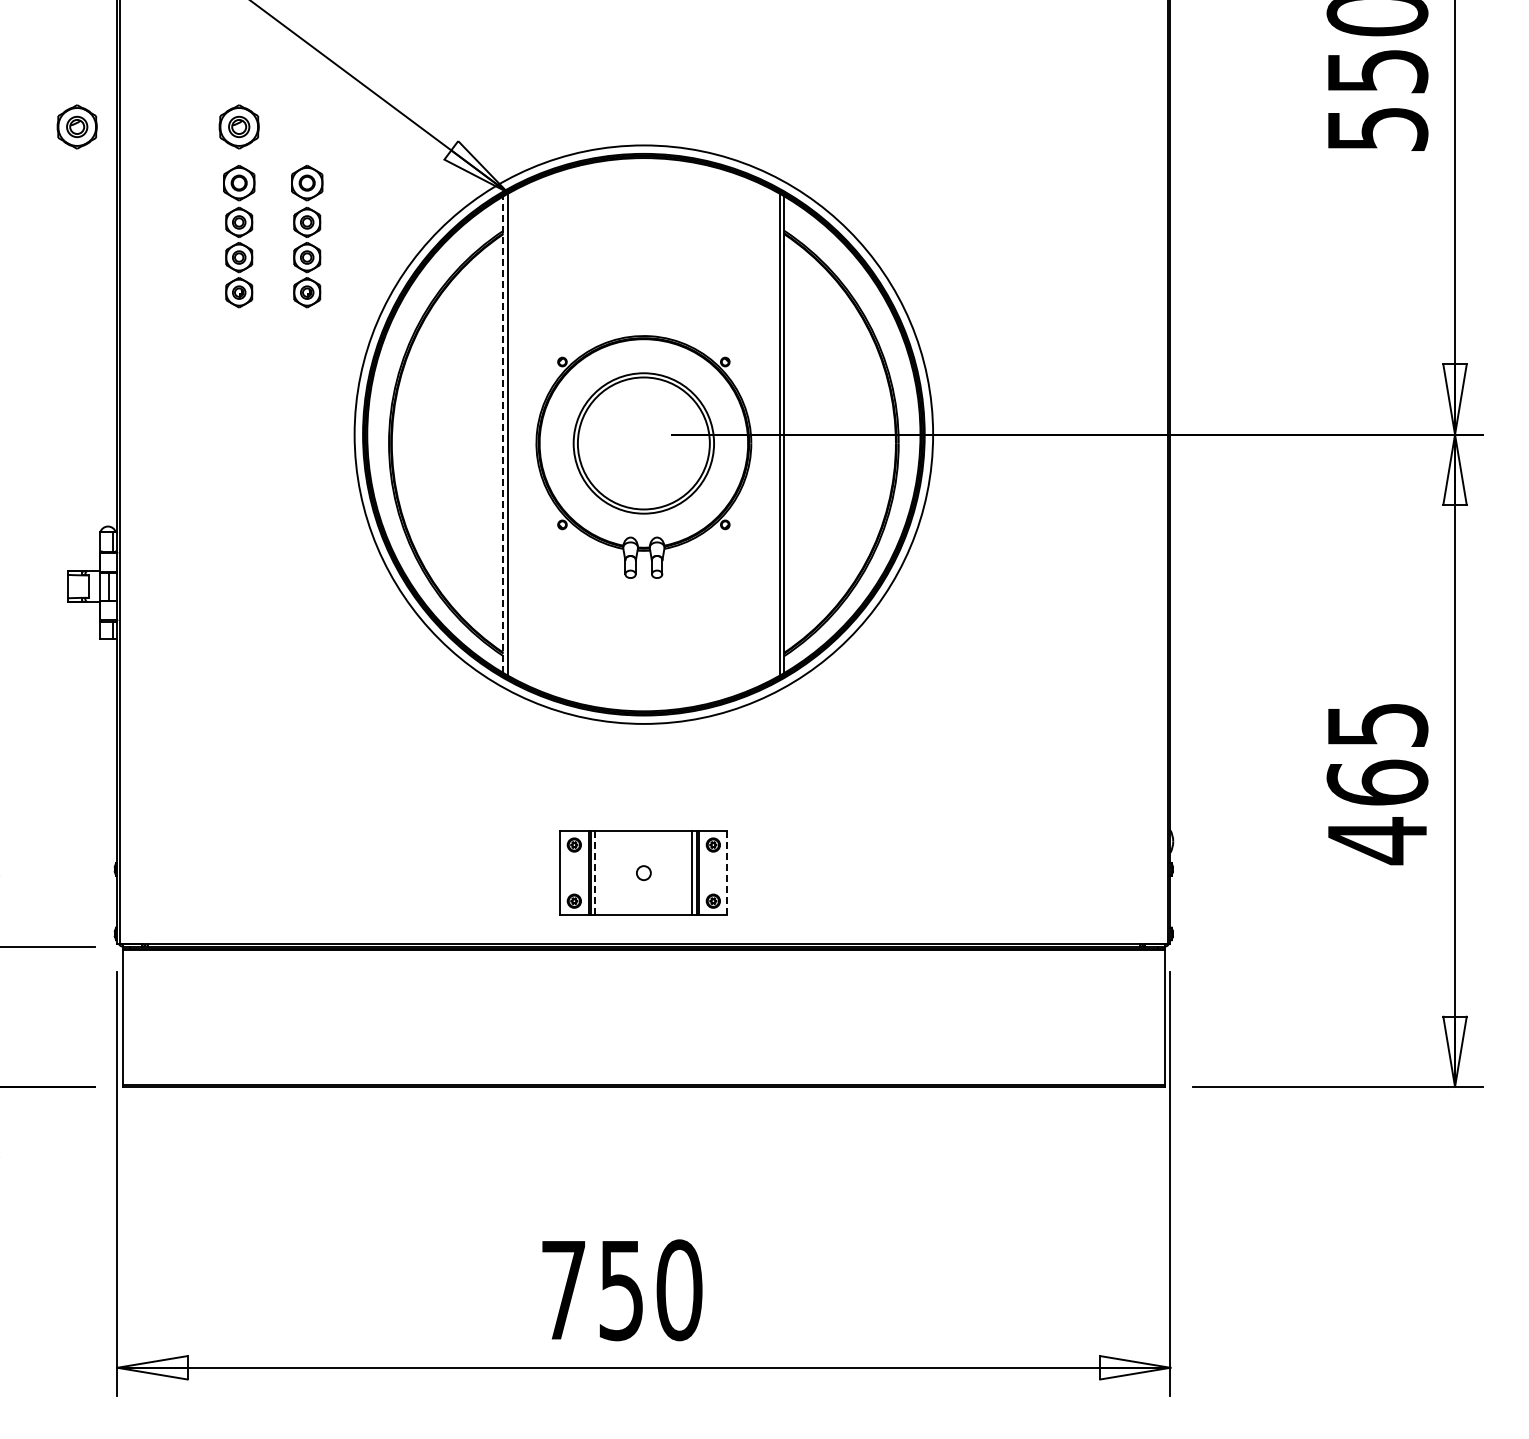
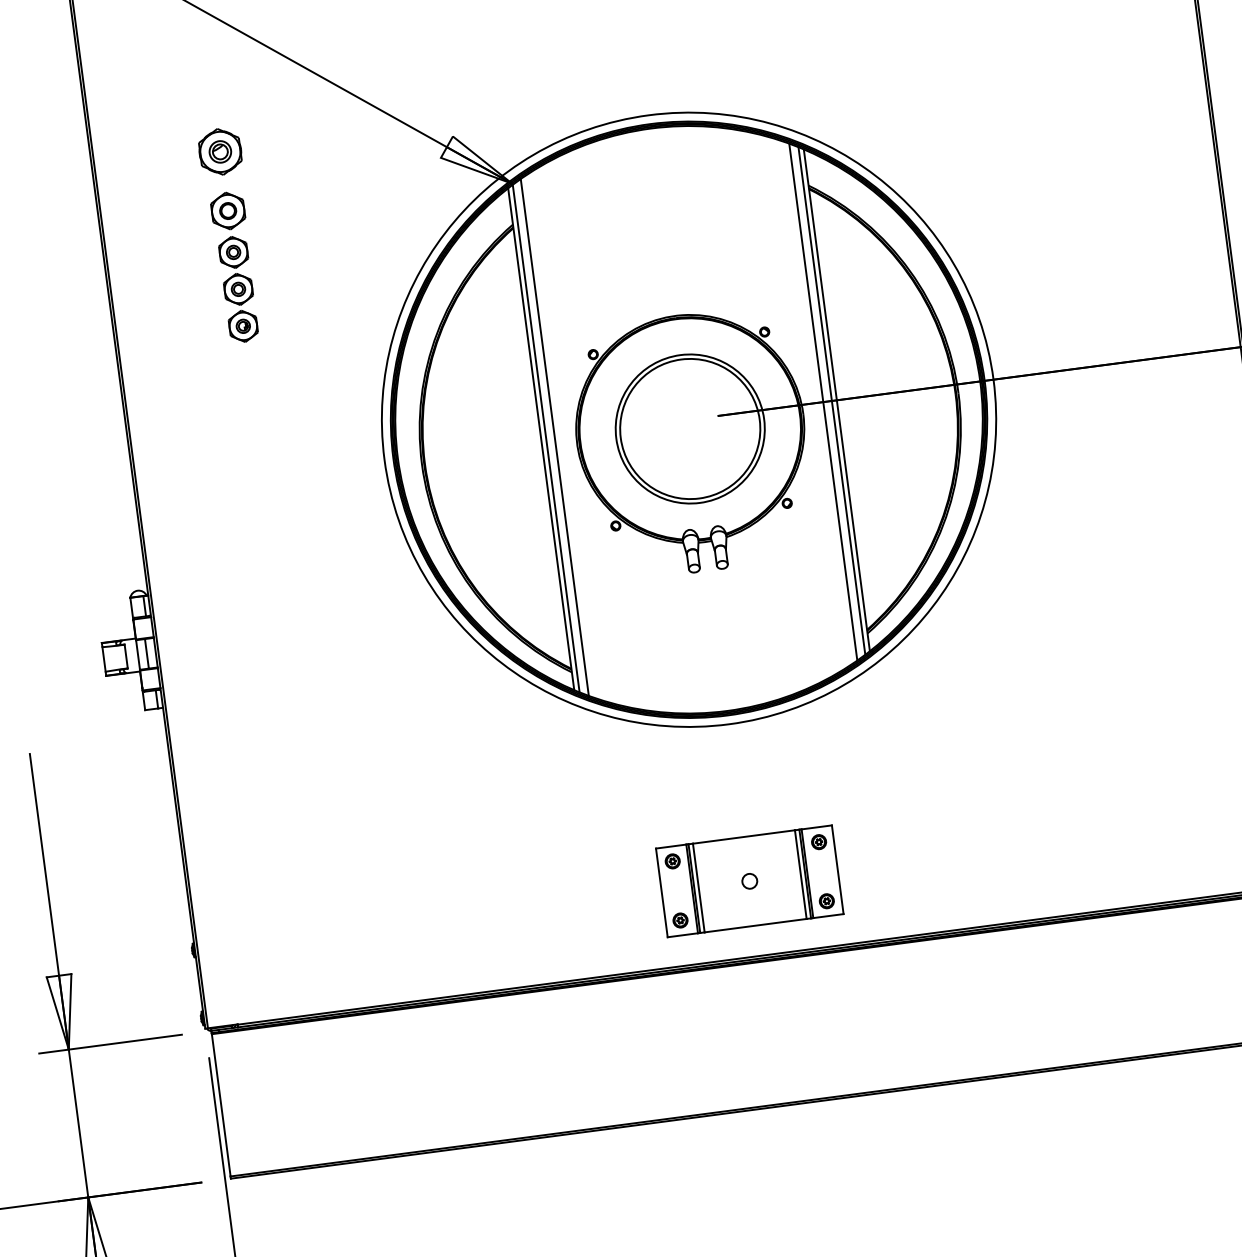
part: (76, 126) -> (49, 173), removed
part: (307, 236) -> (307, 257), removed
line: (503, 434) -> (541, 439), dashed -> solid
line: (516, 434) -> (554, 437), added
line: (771, 434) -> (823, 401), added
line: (595, 873) -> (698, 888), dashed -> solid
line: (727, 873) -> (837, 870), dashed -> solid

